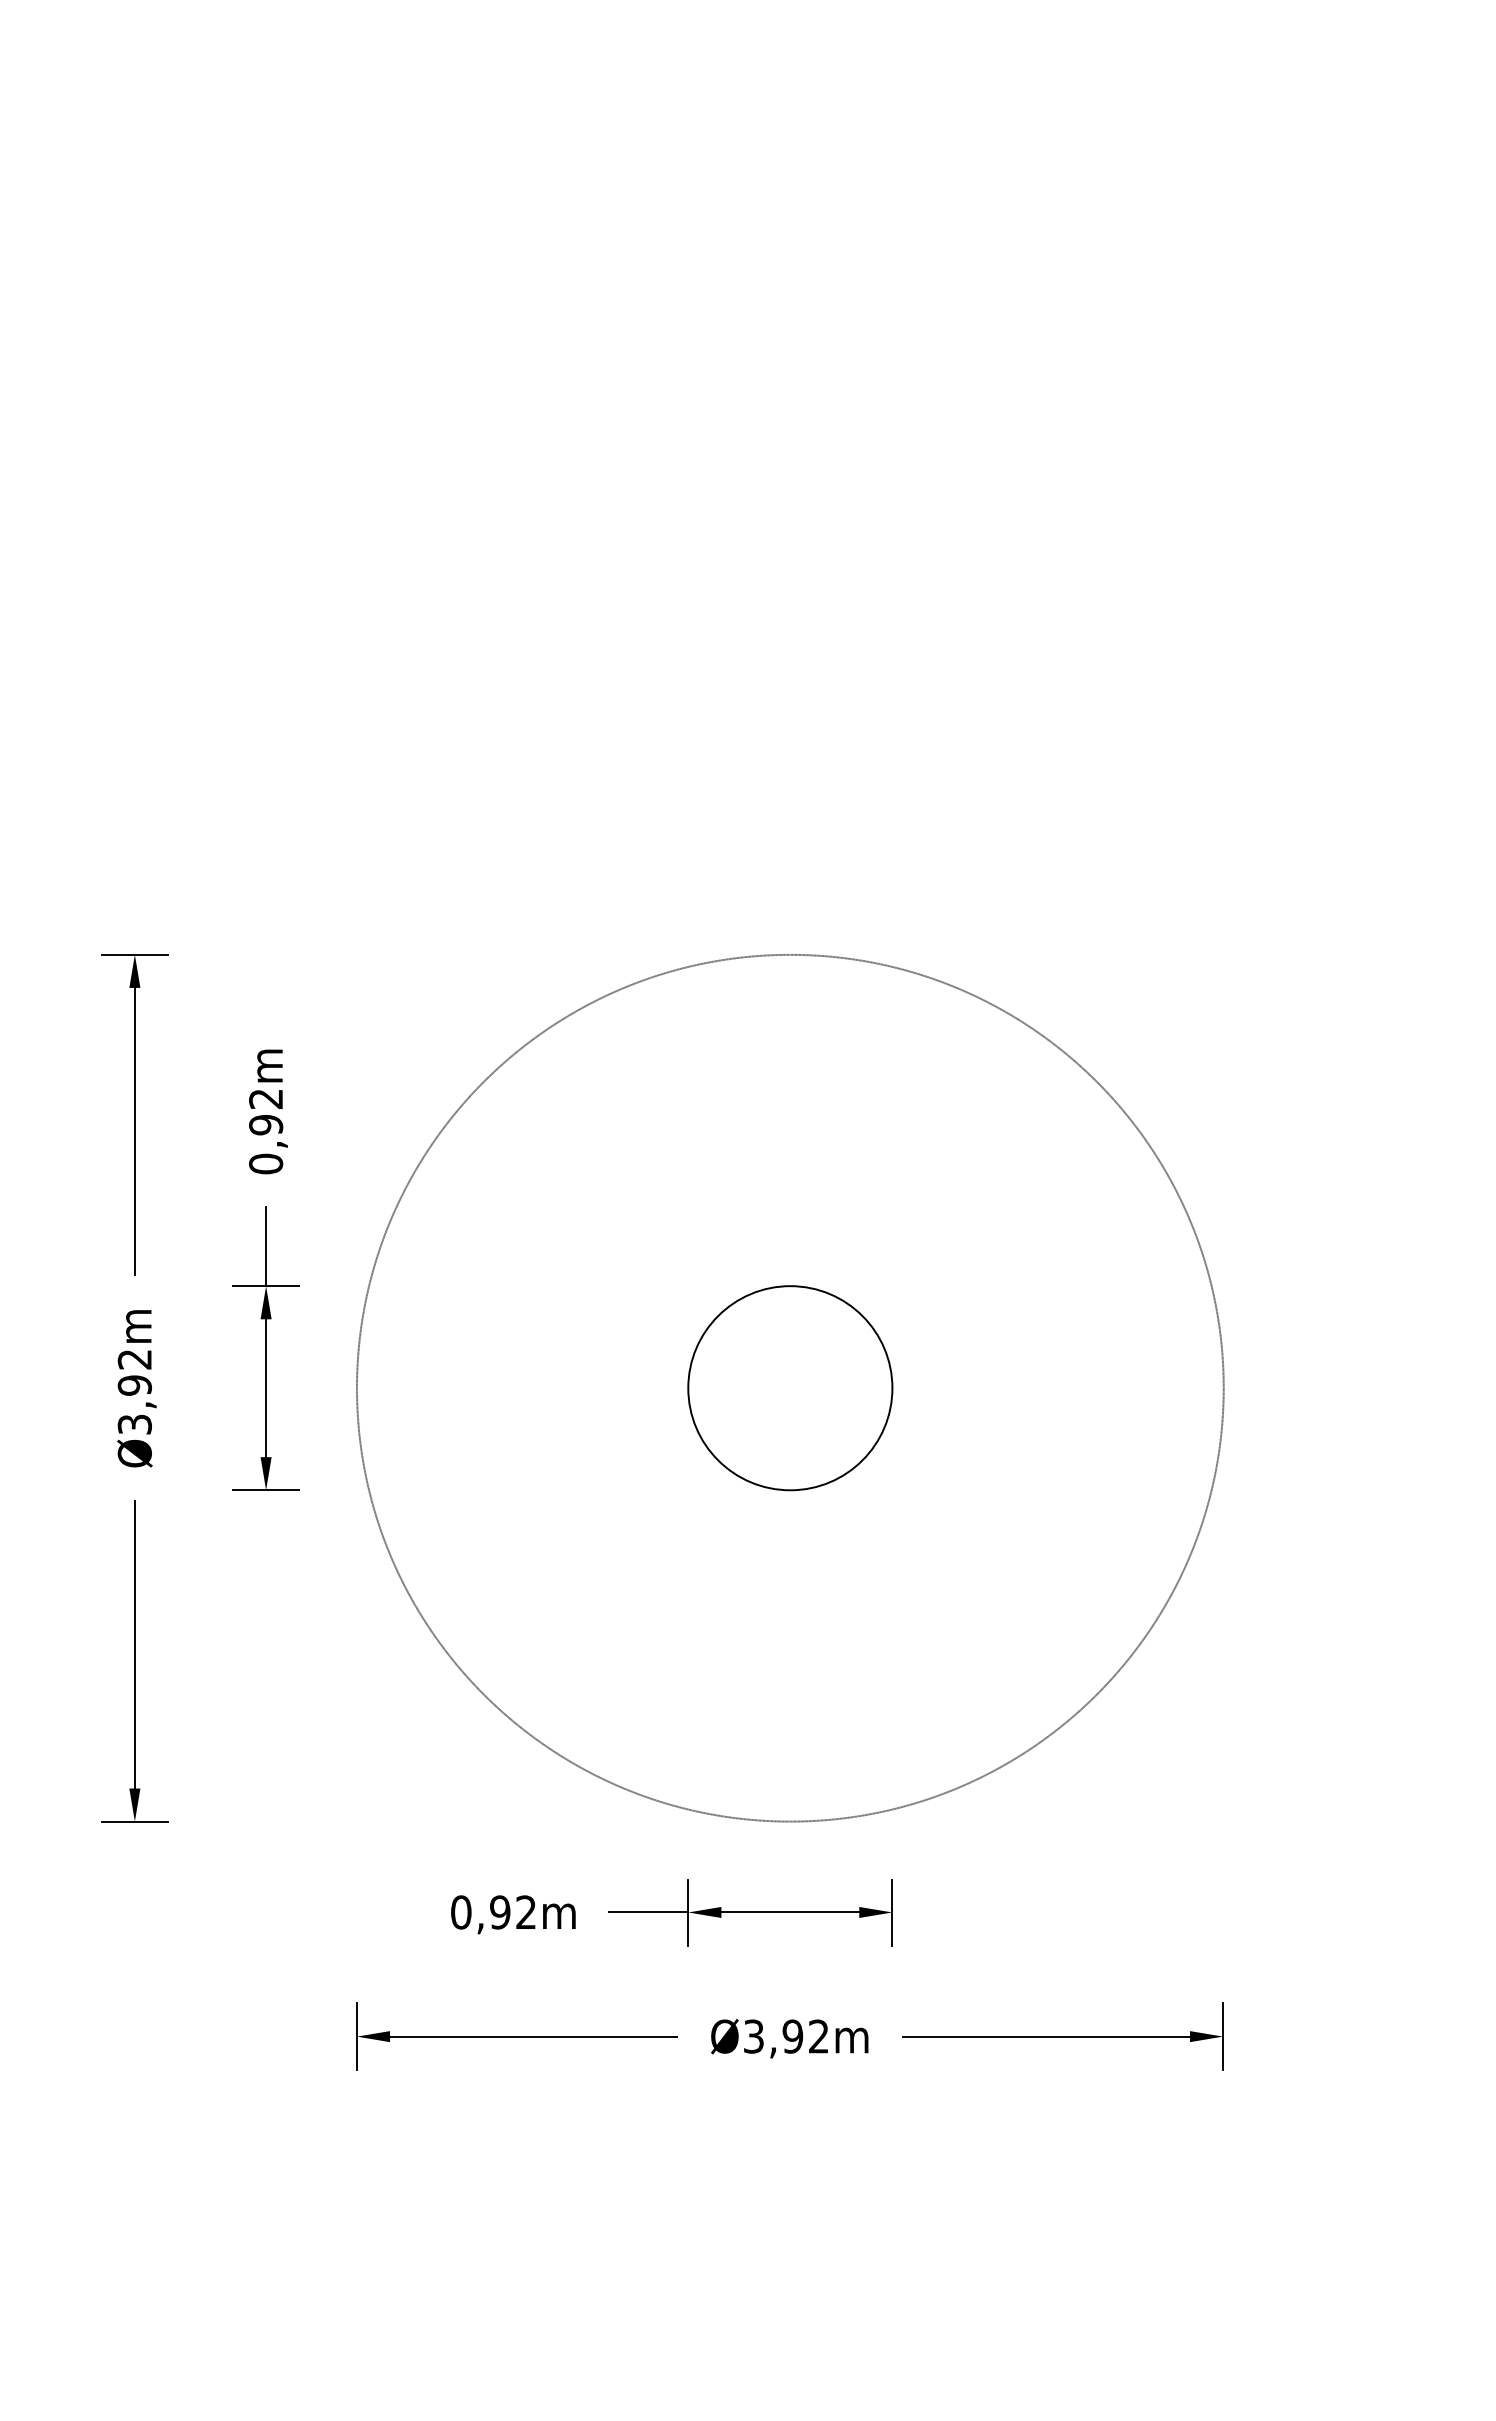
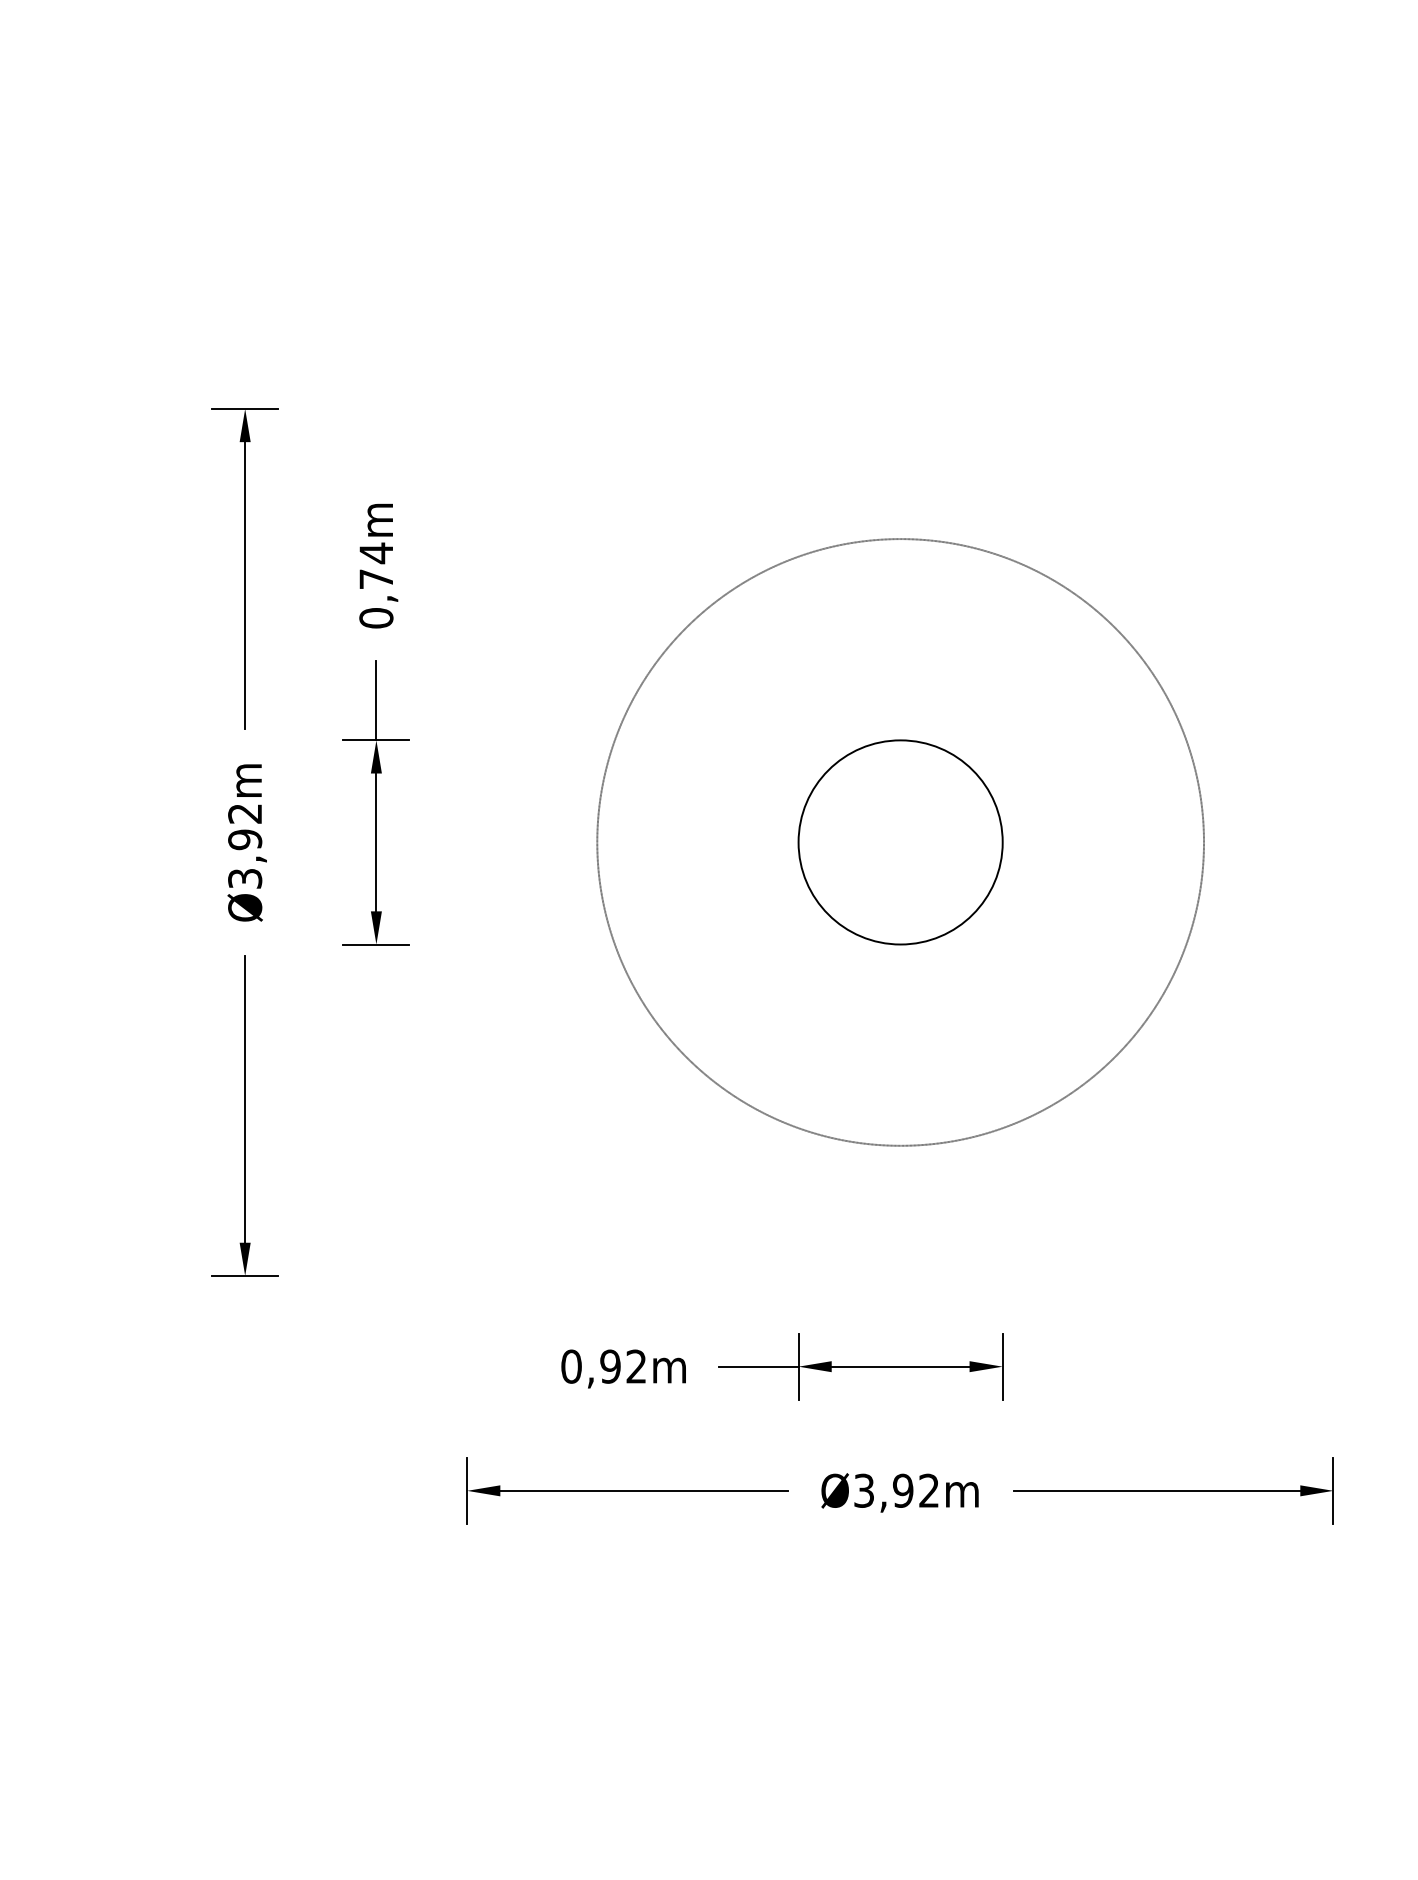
text: (266, 1111) -> (376, 565), 0,92m -> 0,74m
circle: (789, 1387) -> (899, 841), size x0.7

